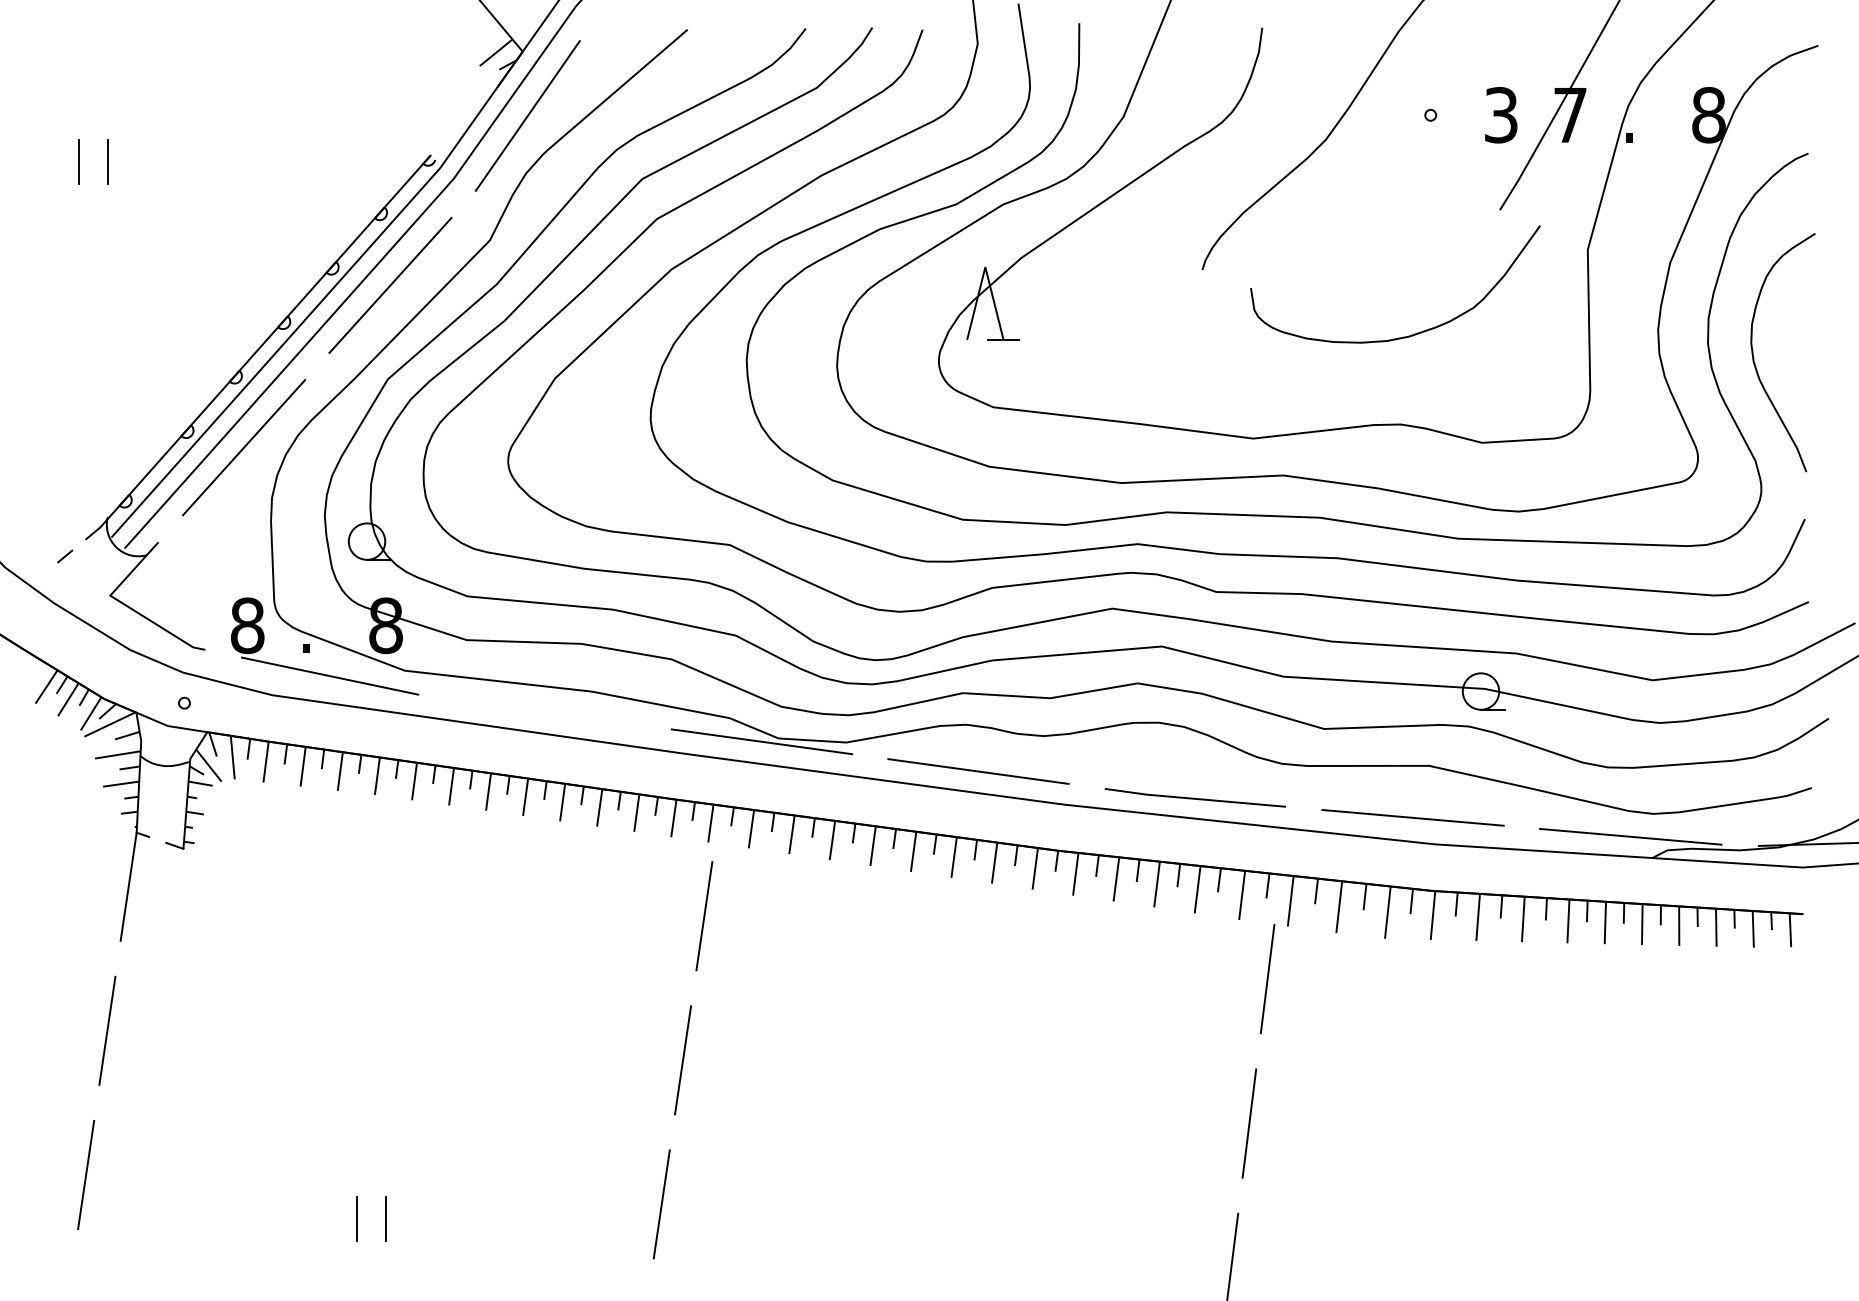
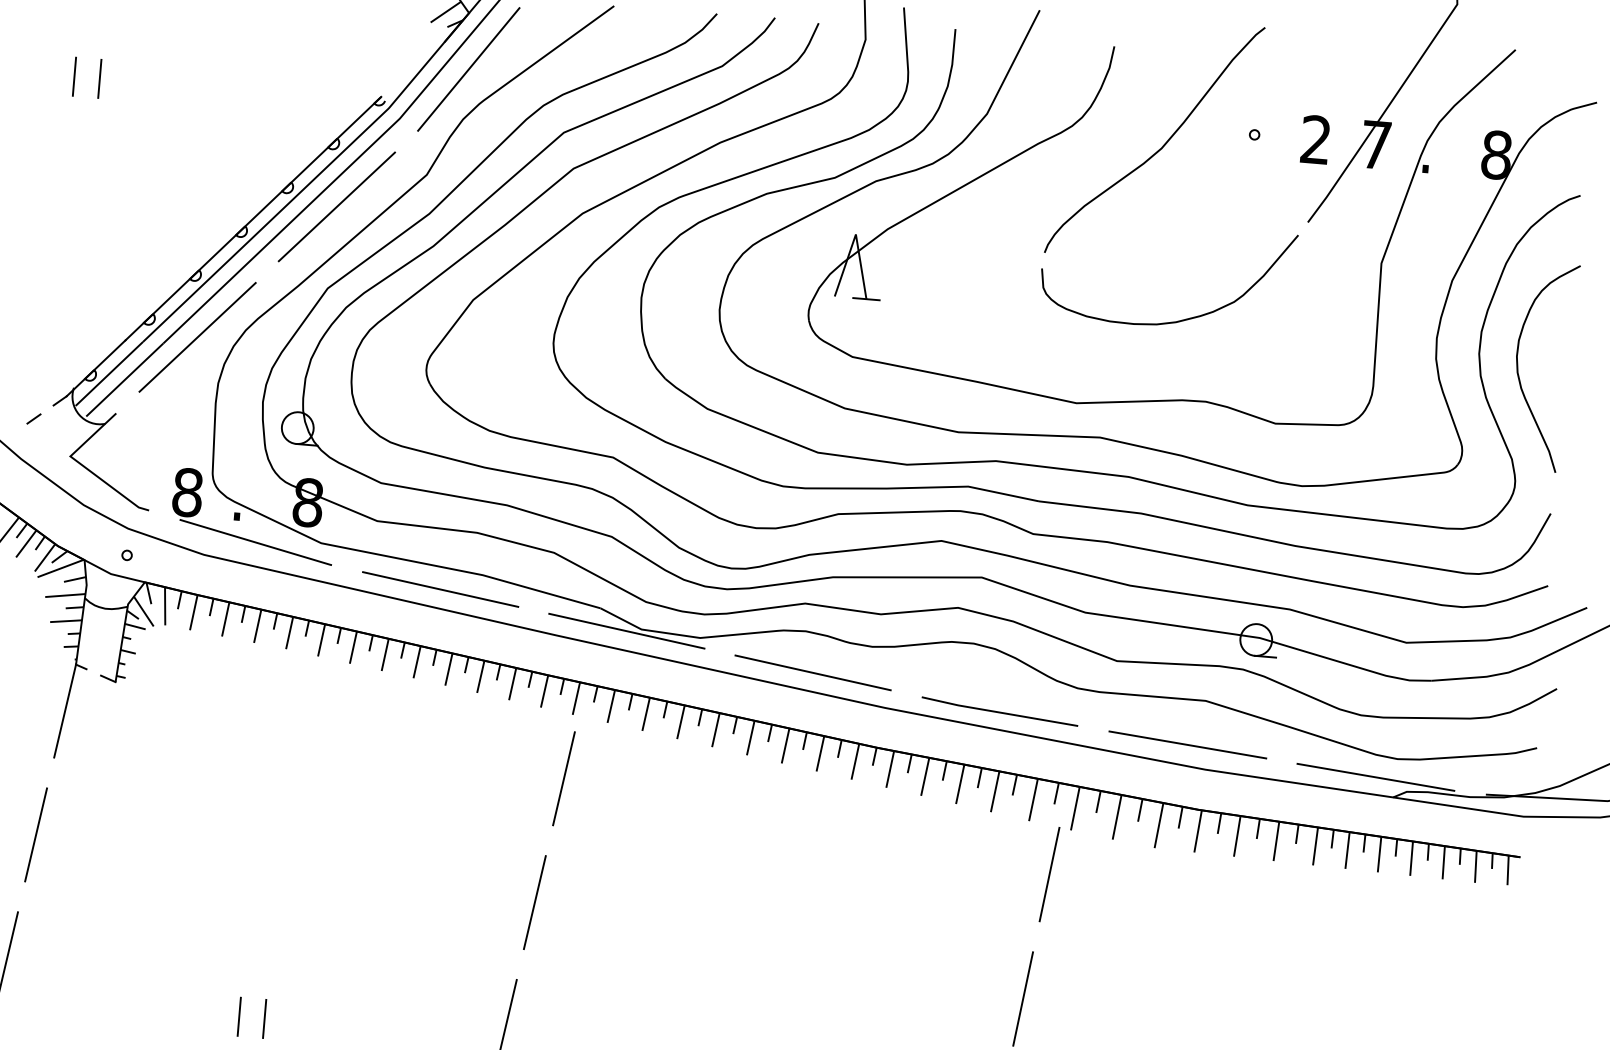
text: (1501, 115) -> (1316, 140), 3 -> 2
curve: (1411, 334) -> (1178, 320), moved
line: (545, 711) -> (440, 589), added

